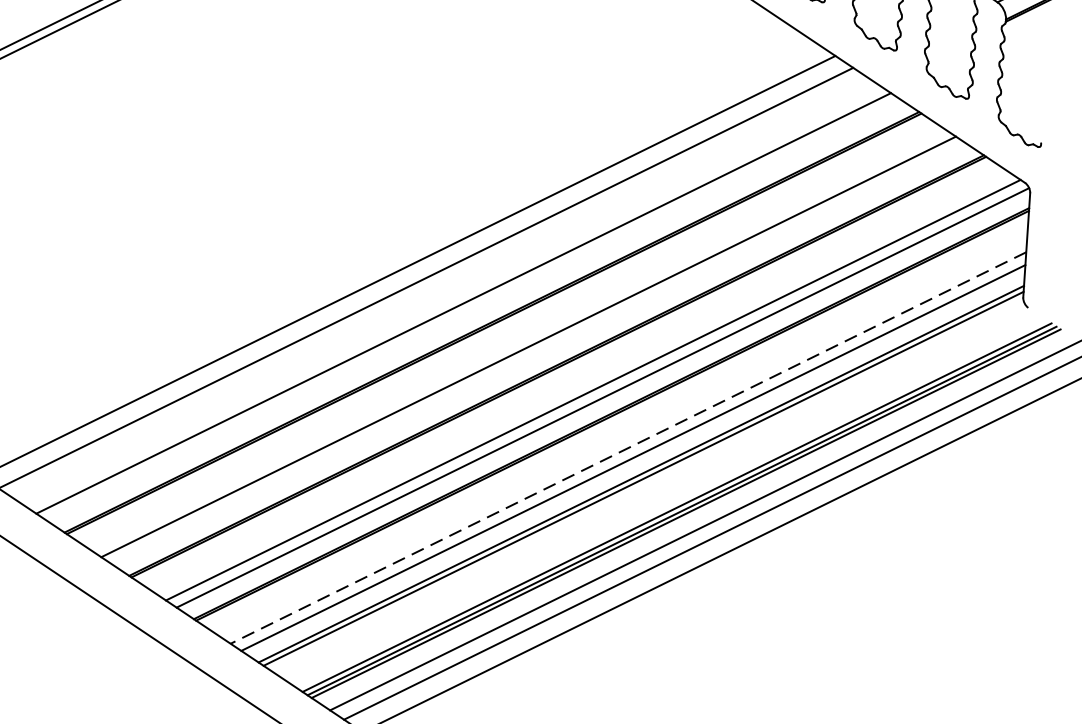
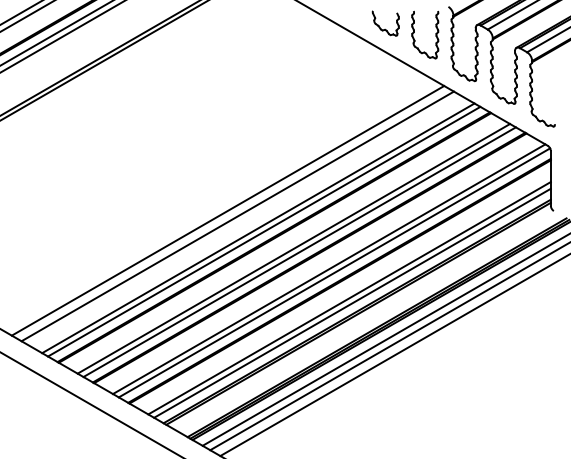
line: (474, 310) -> (264, 231), added
line: (538, 354) -> (299, 252), added
line: (628, 448) -> (349, 298), dashed -> solid

